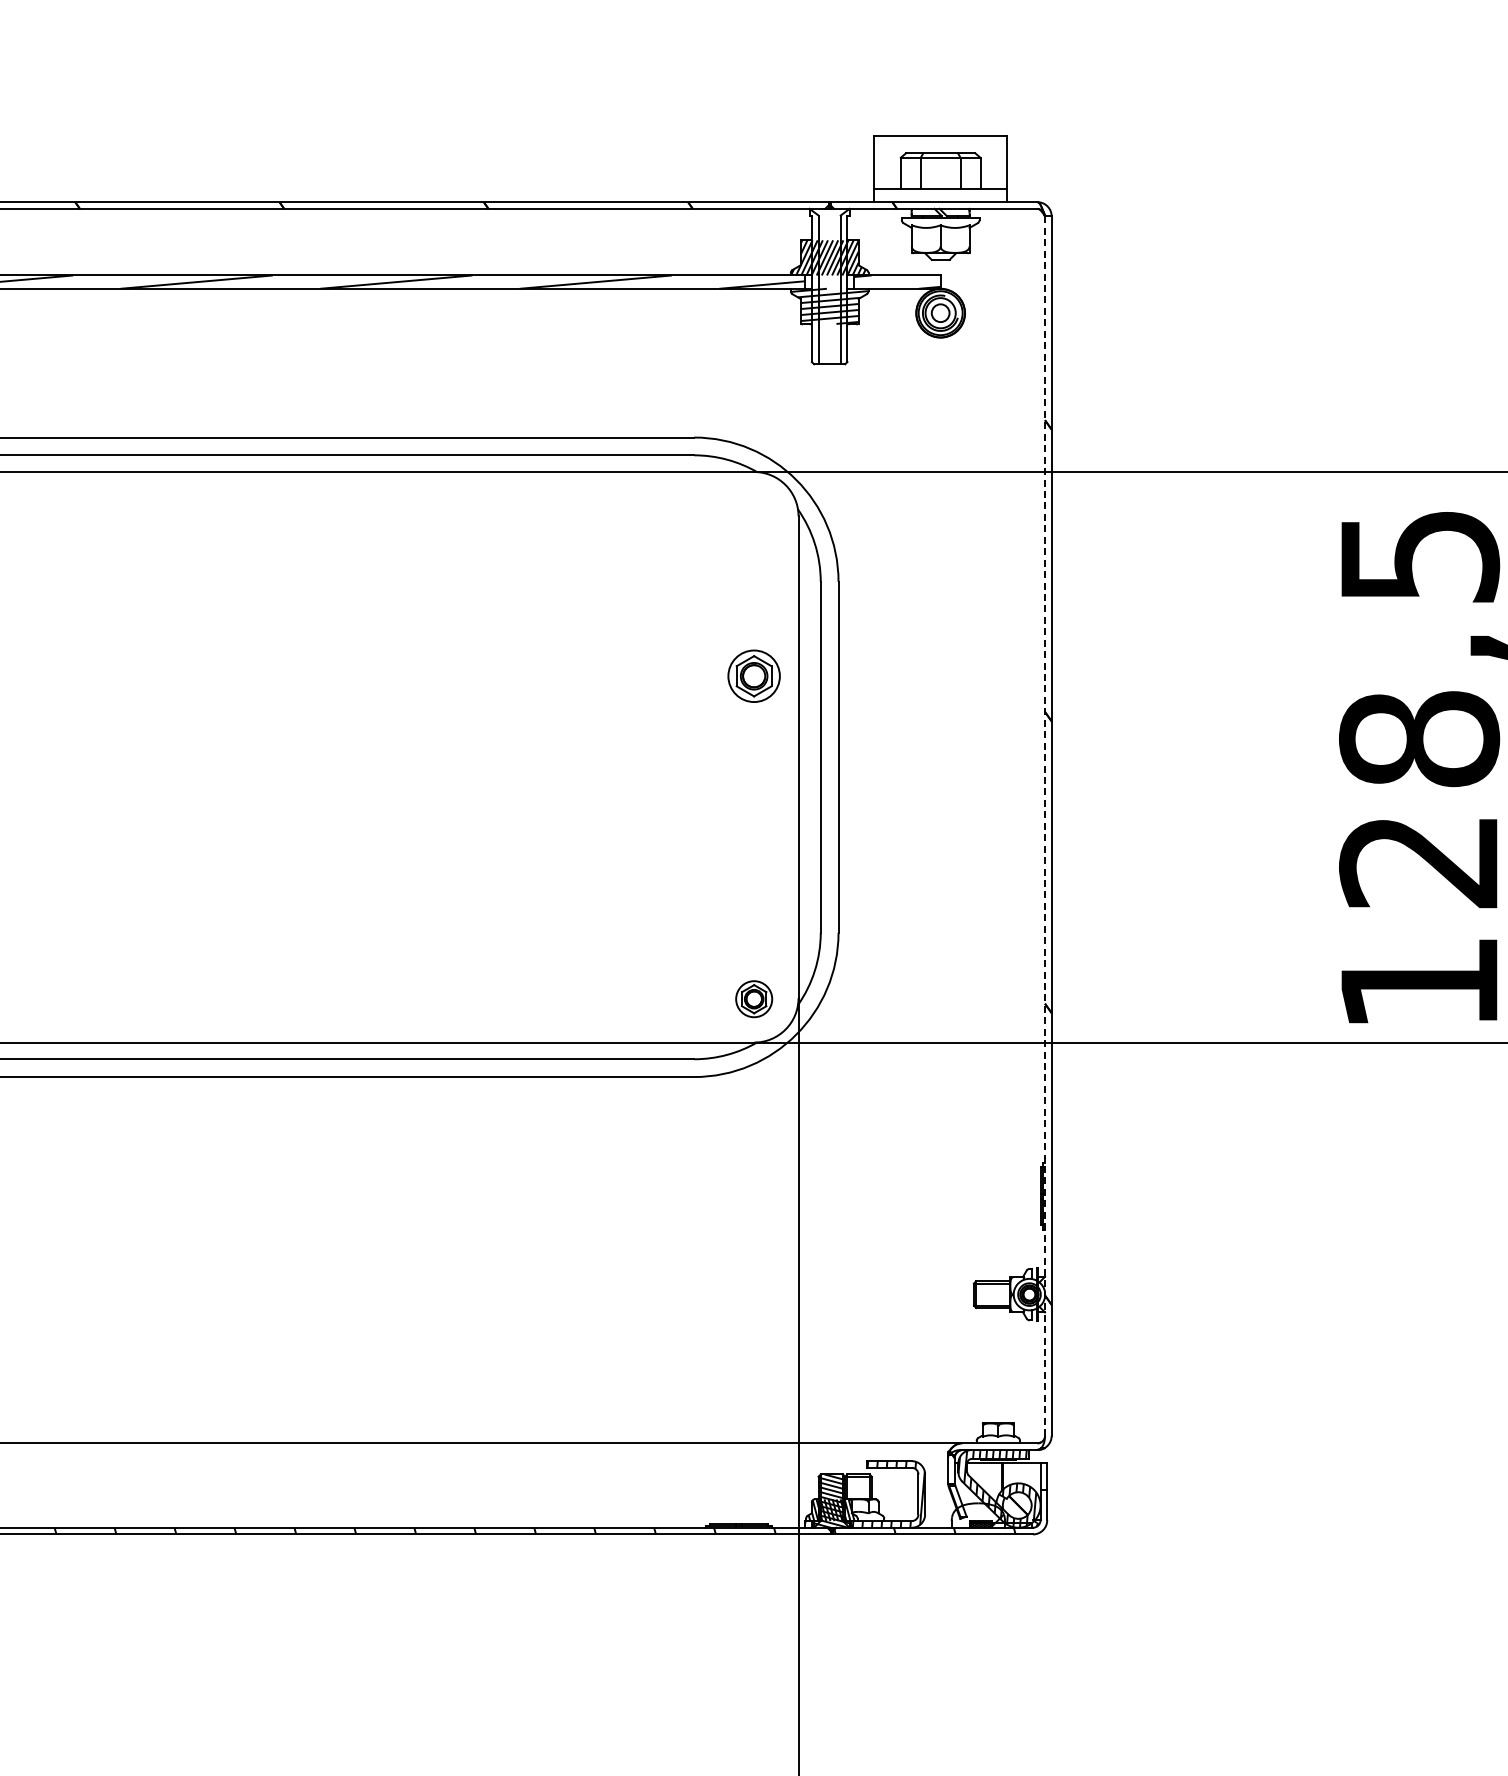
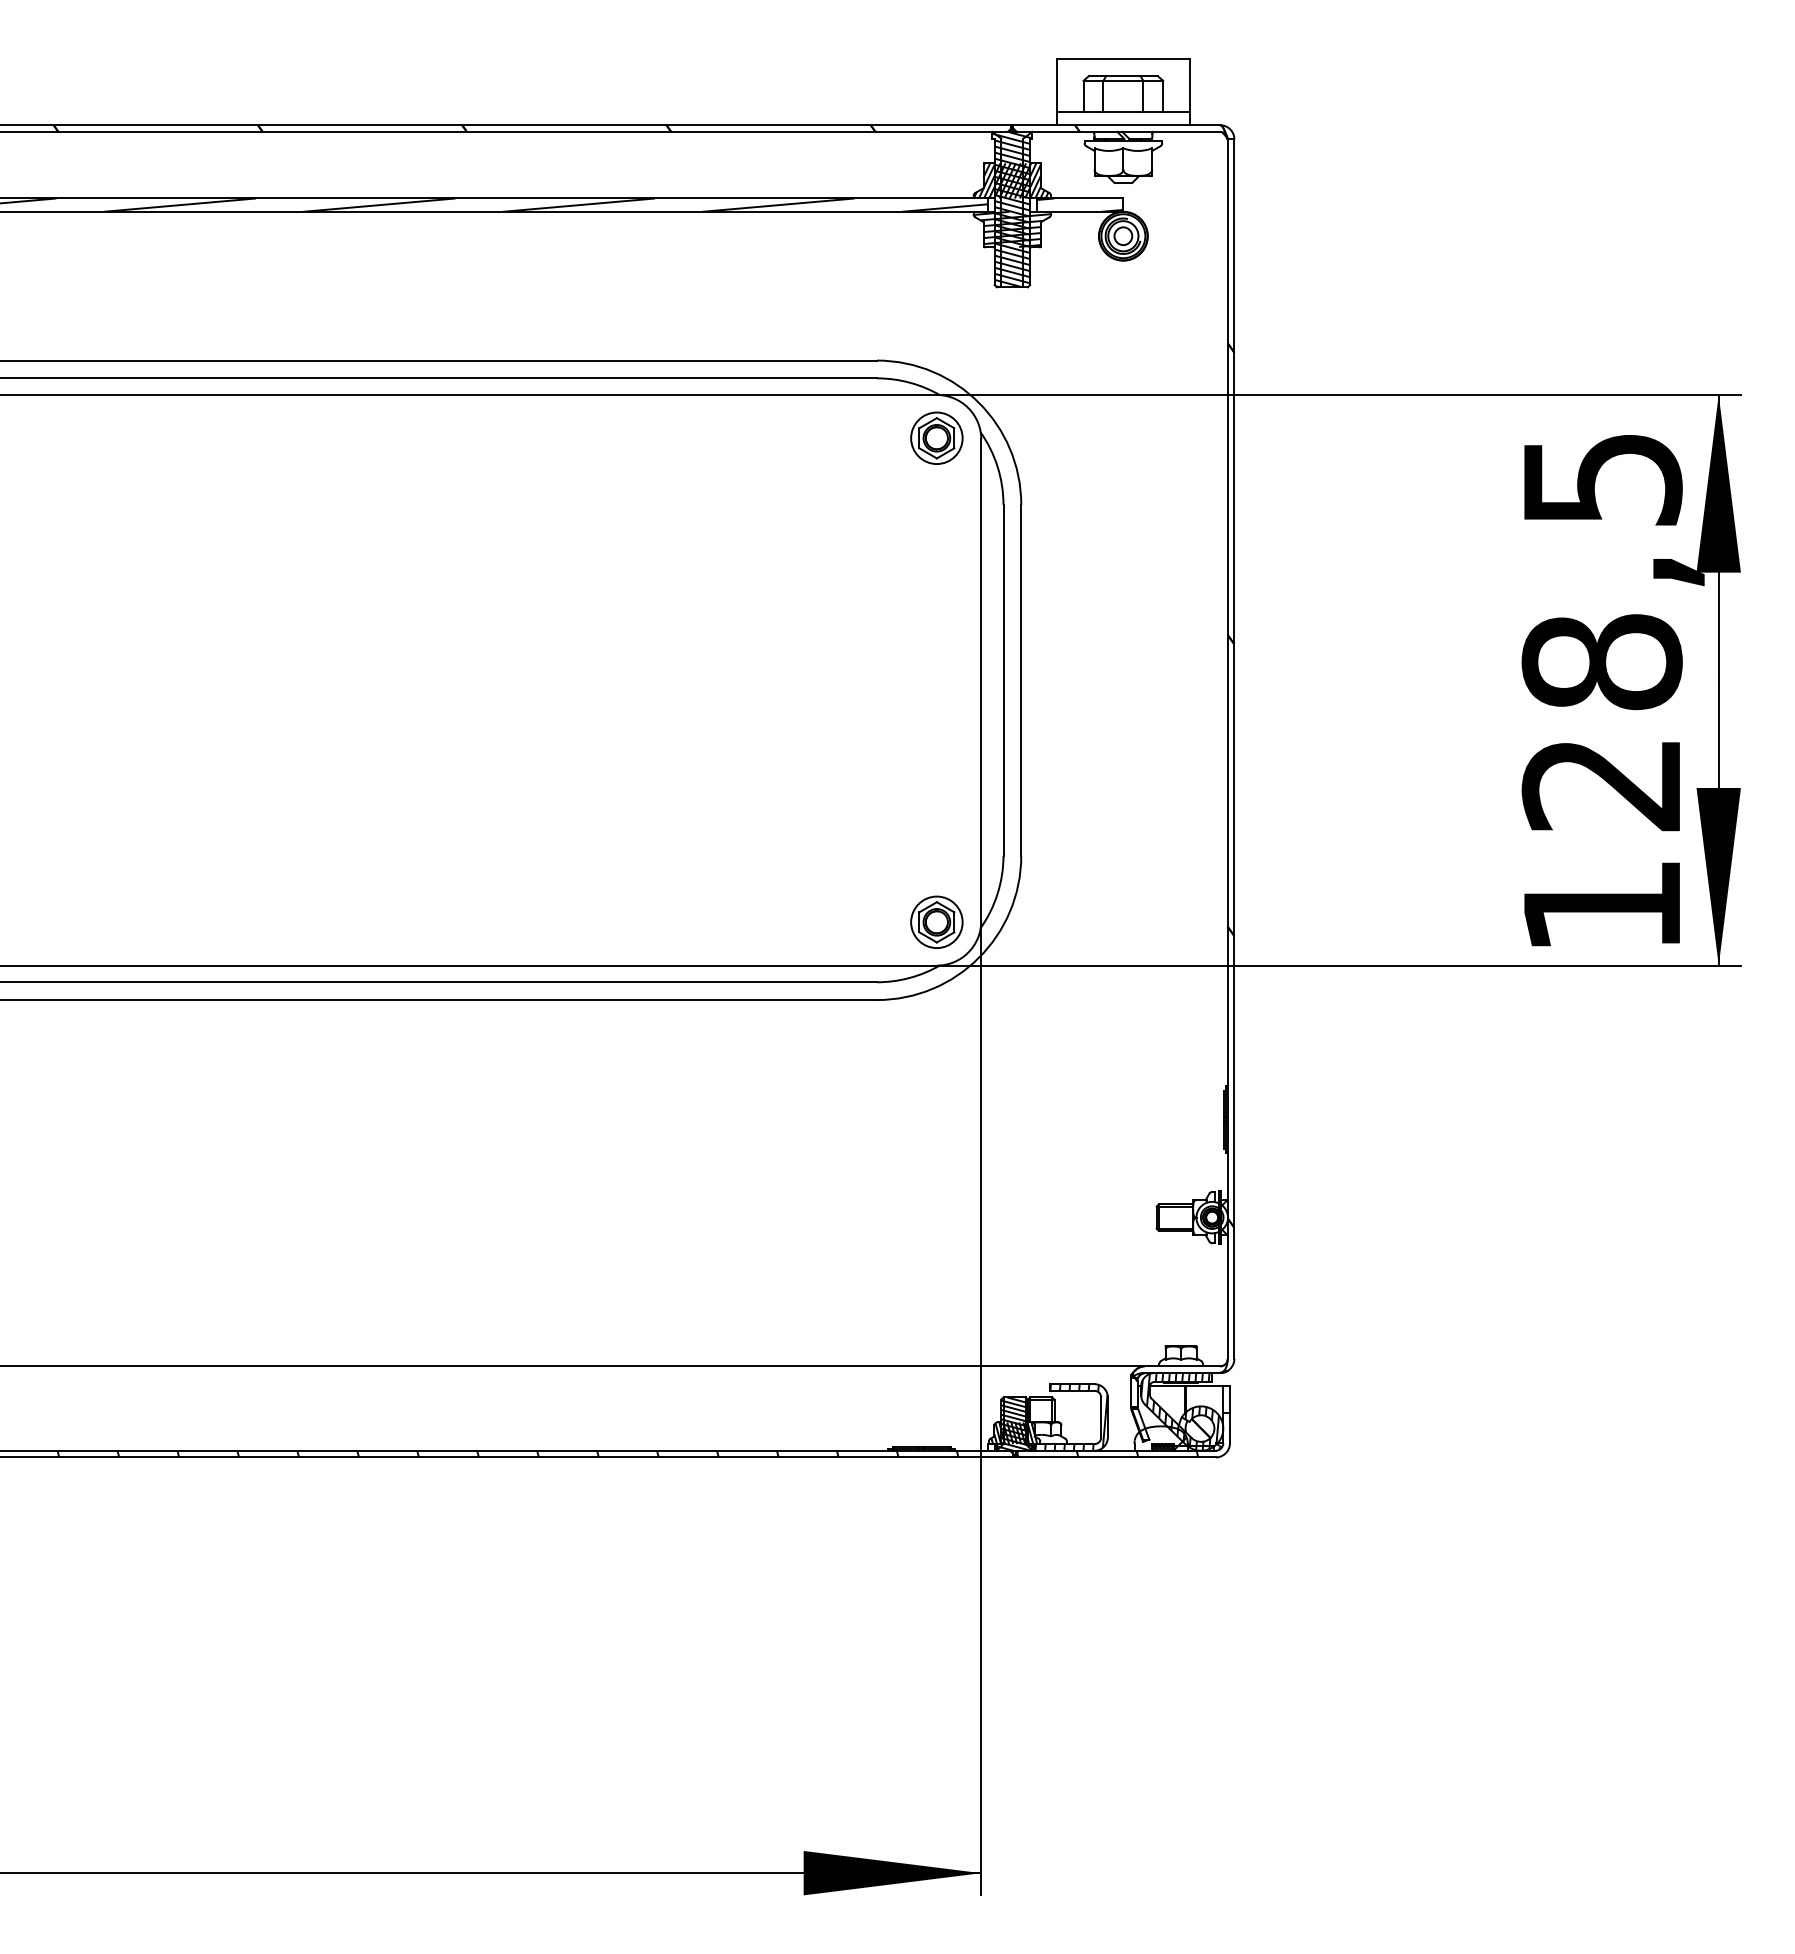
hatch: (829, 286) -> (1012, 209), added
part: (753, 675) -> (936, 437), moved
line: (1044, 826) -> (1227, 749), dashed -> solid
part: (753, 998) -> (936, 921), size x1.43

